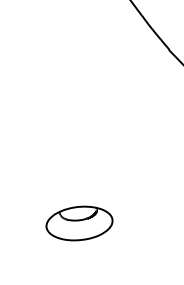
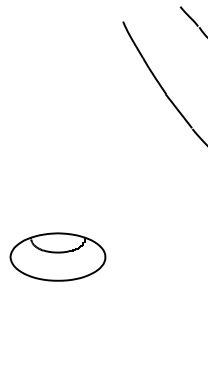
part: (78, 223) -> (57, 256), size x1.43

